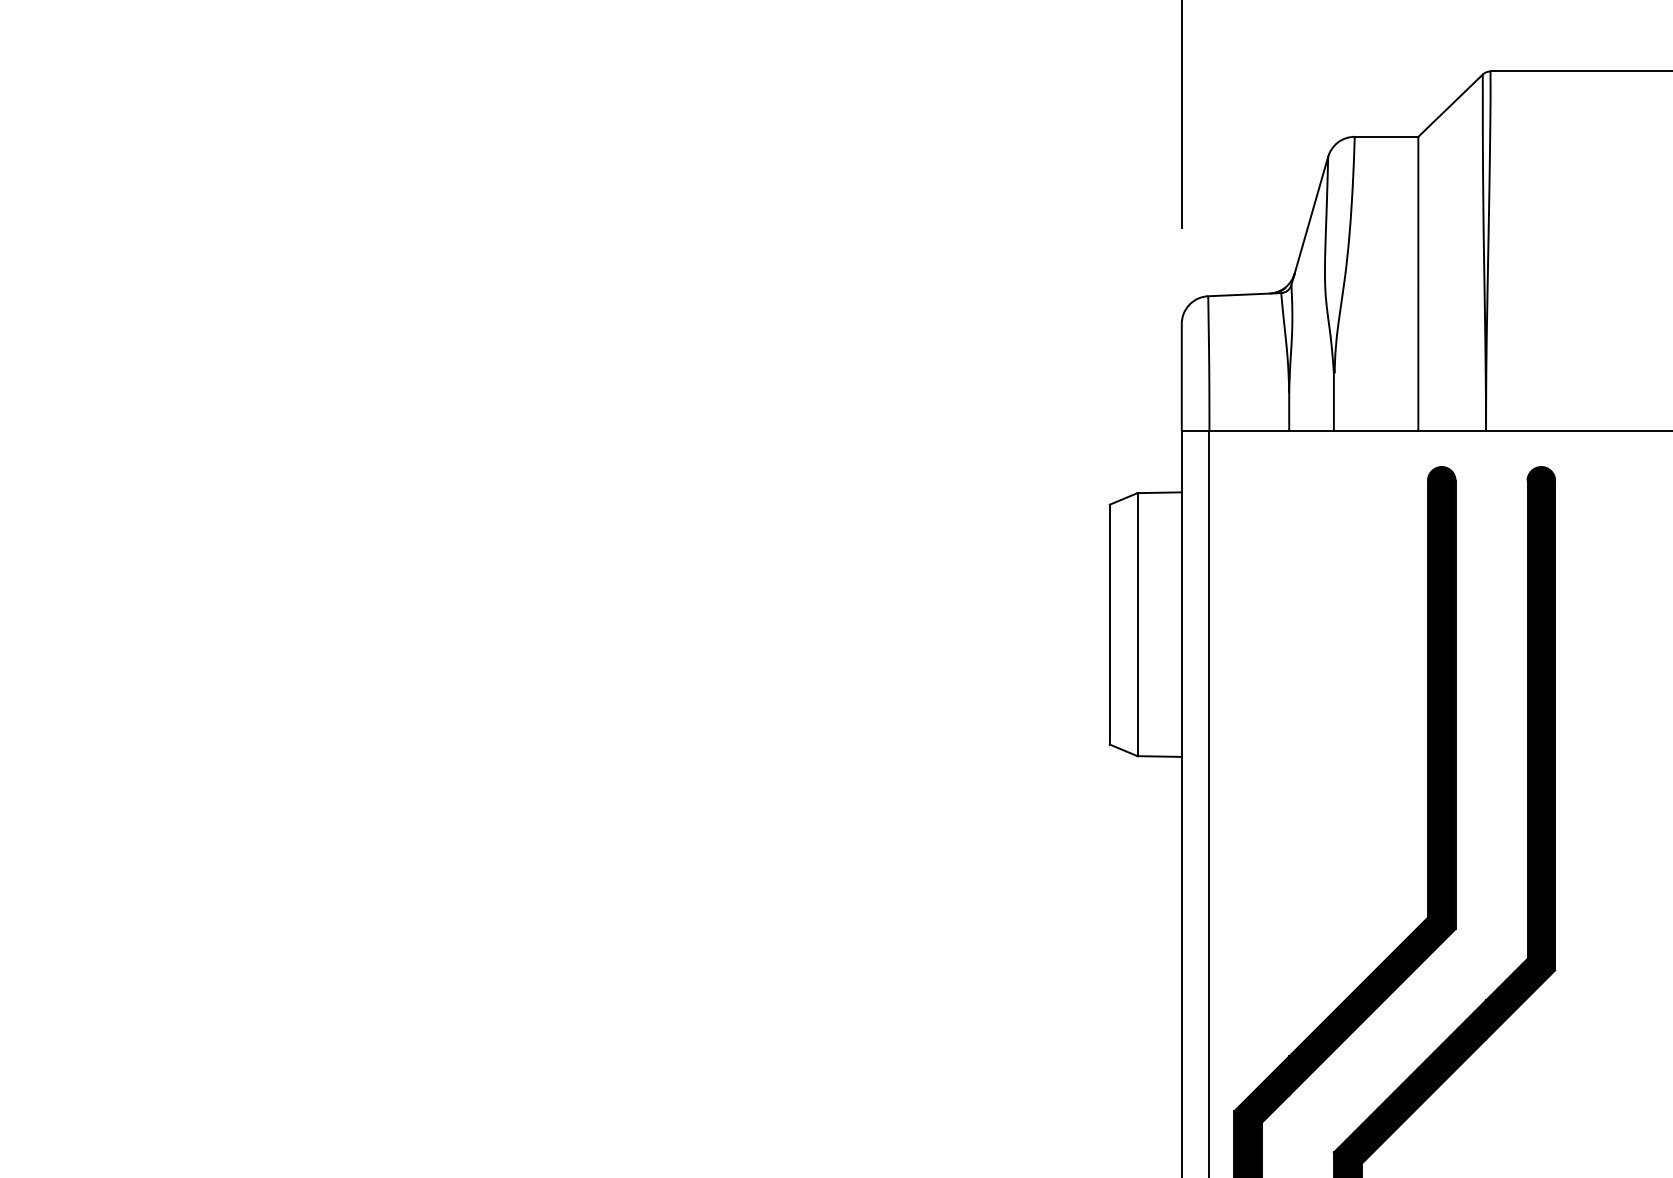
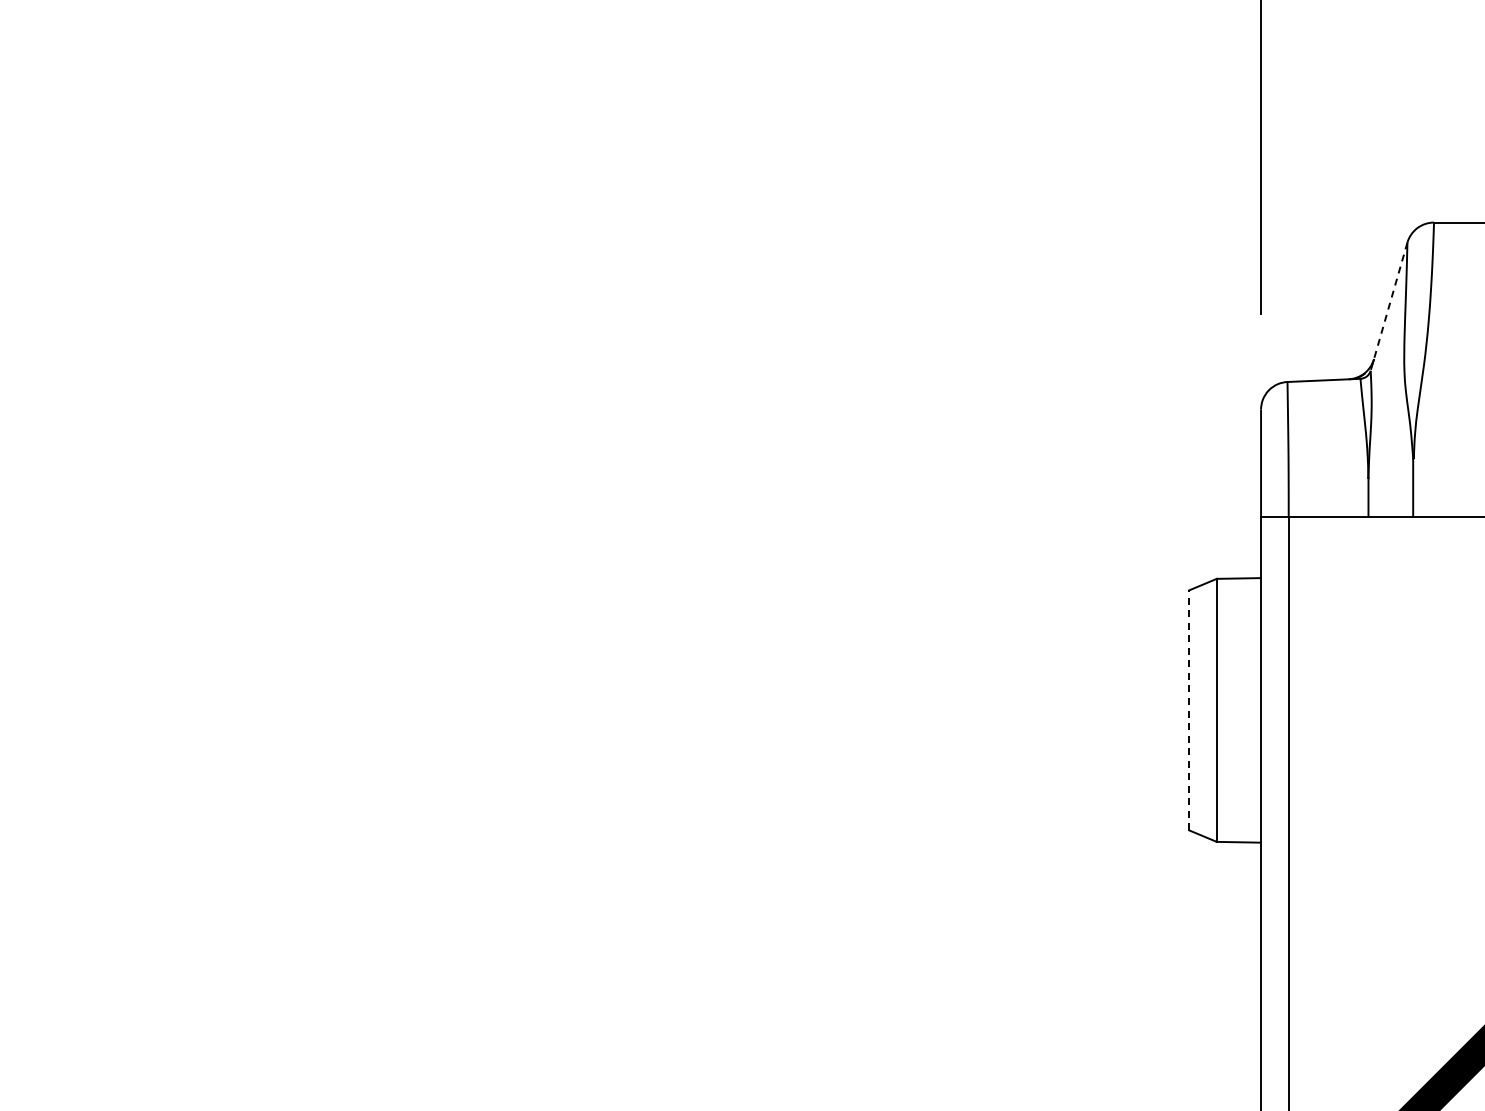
line: (1309, 220) -> (1388, 306), solid -> dashed
line: (1109, 624) -> (1188, 710), solid -> dashed

